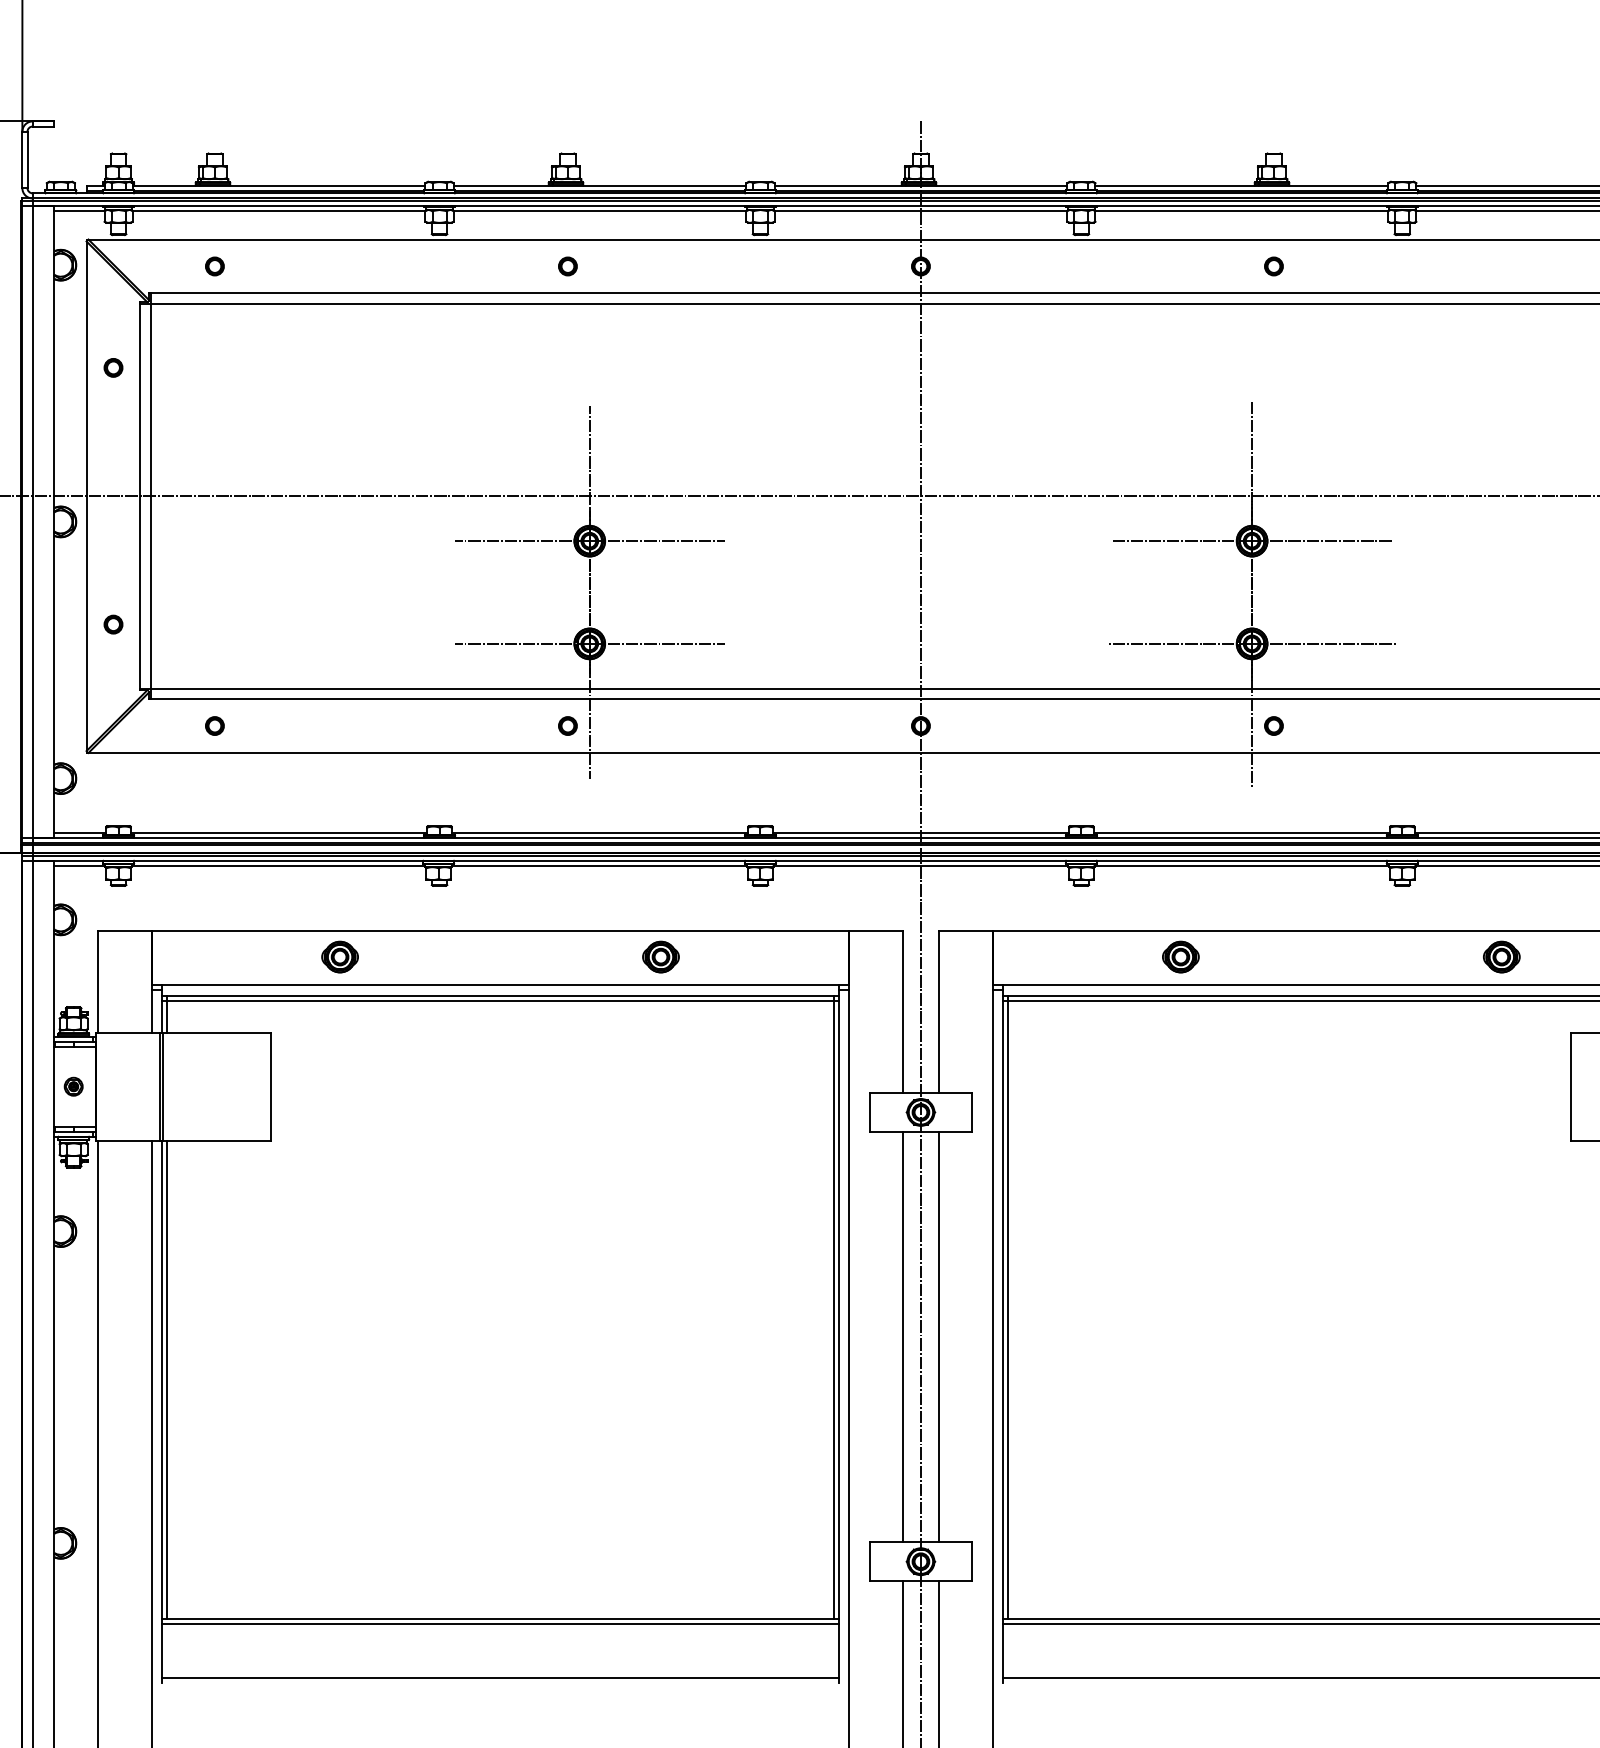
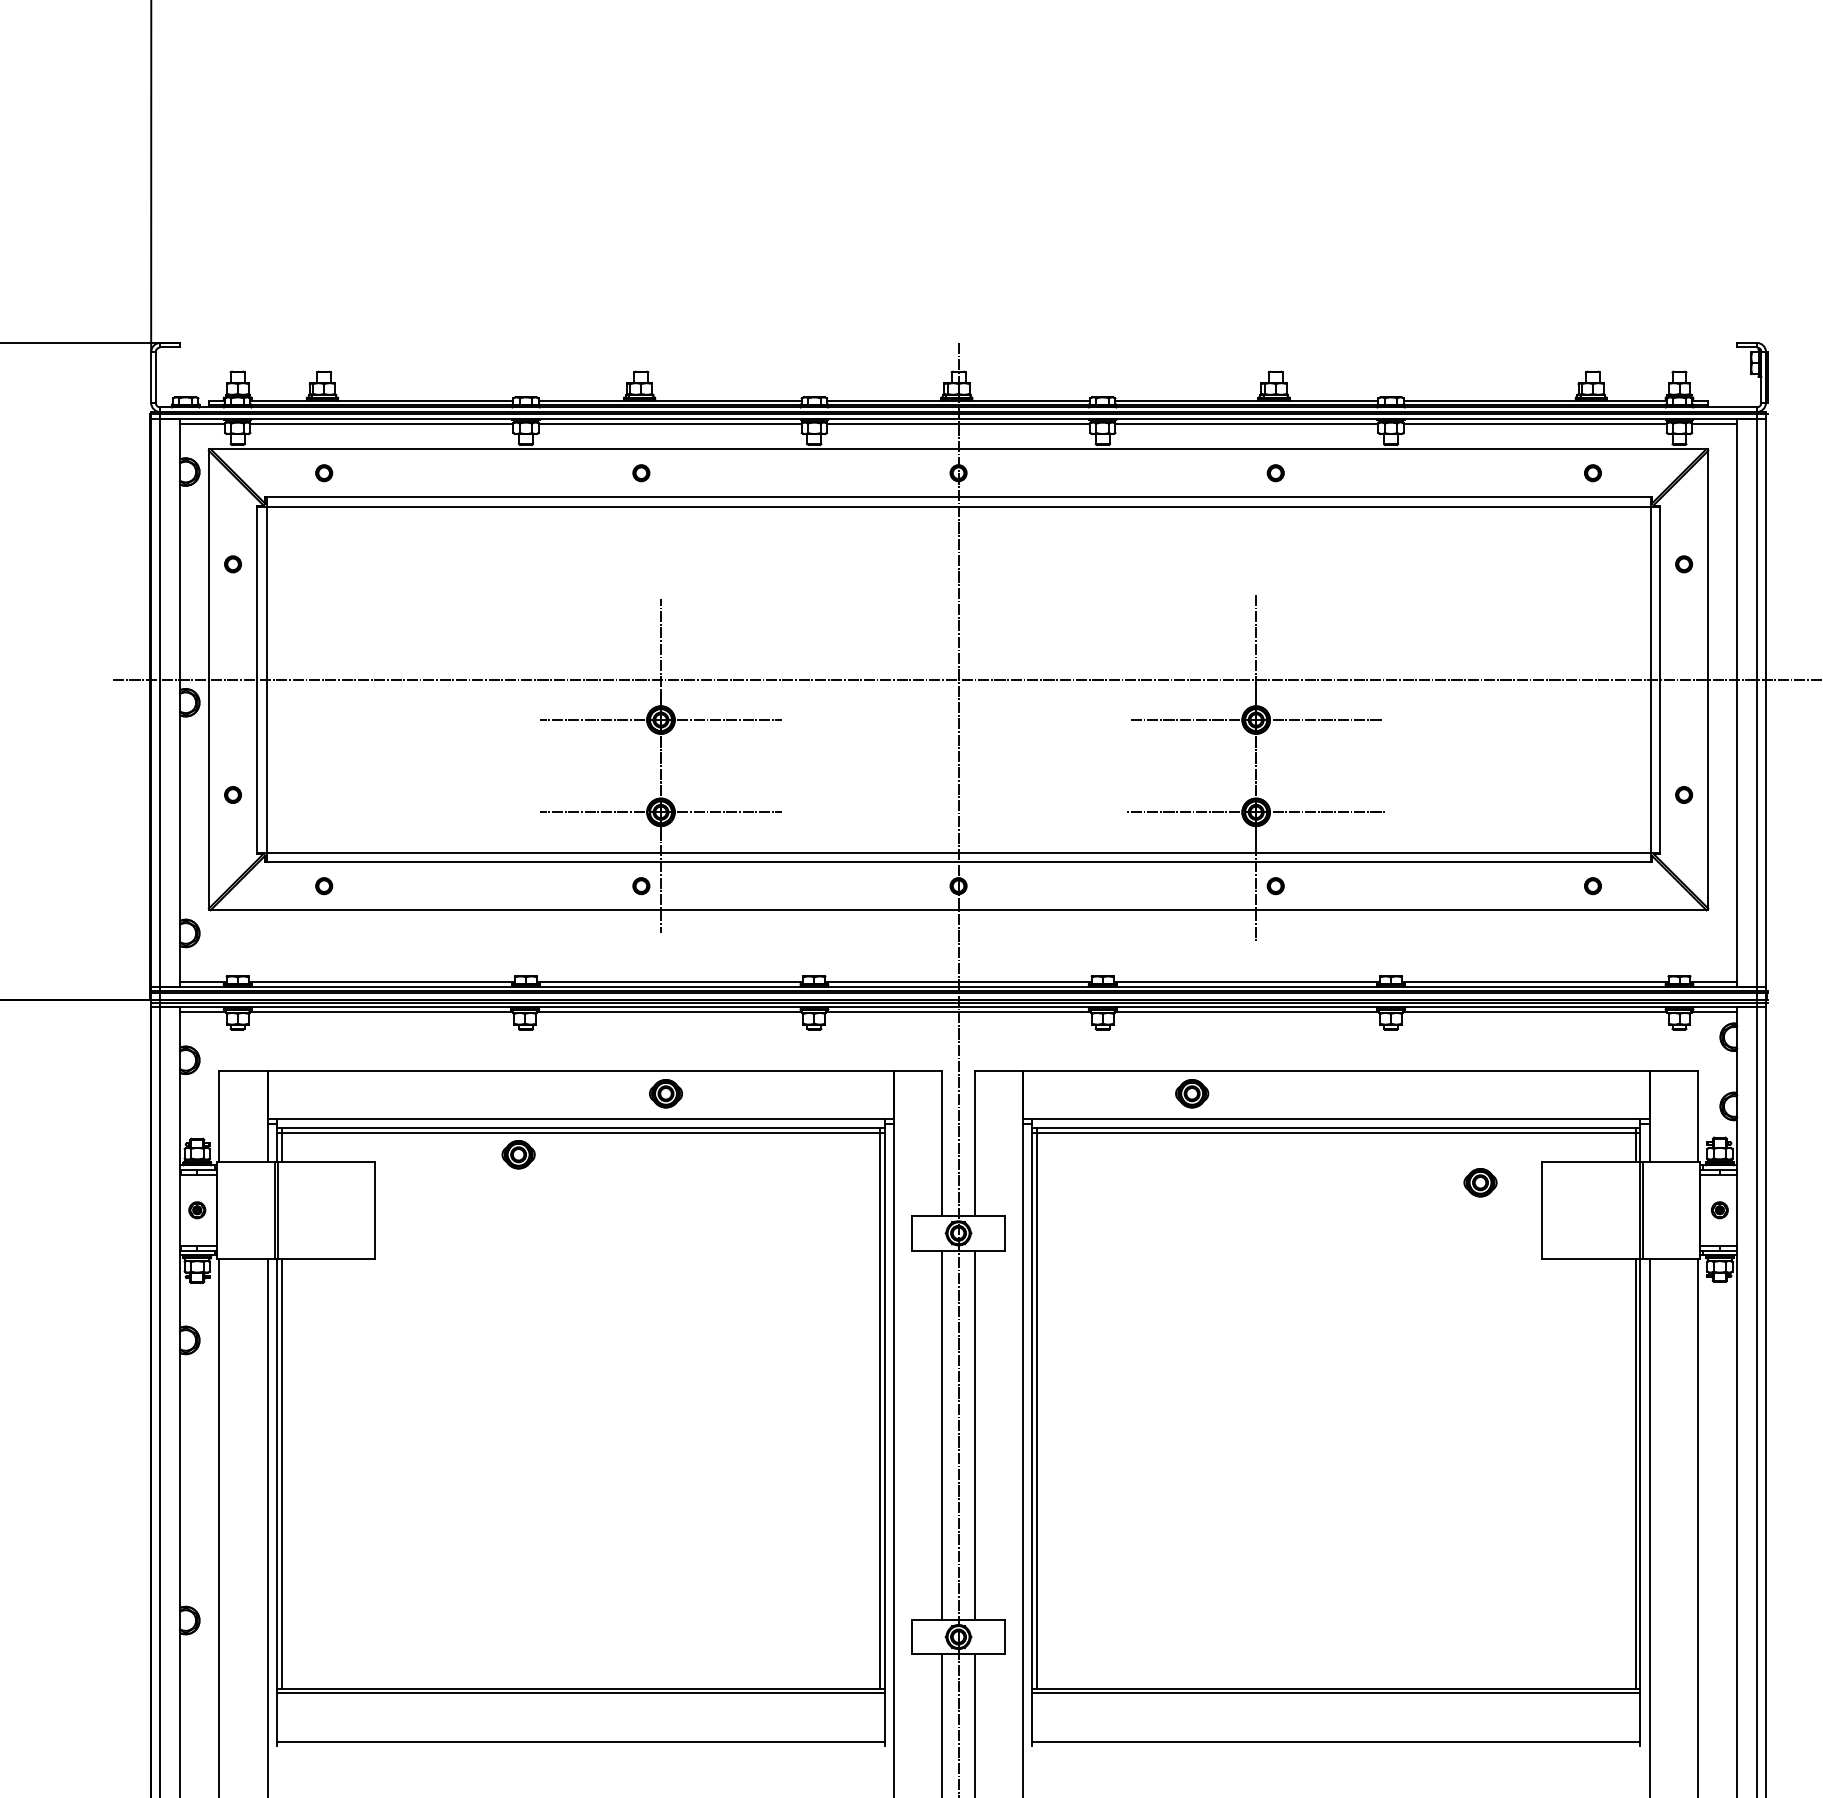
part: (339, 956) -> (518, 1154), moved
part: (660, 956) -> (665, 1093), moved
part: (1501, 956) -> (1480, 1182), moved

